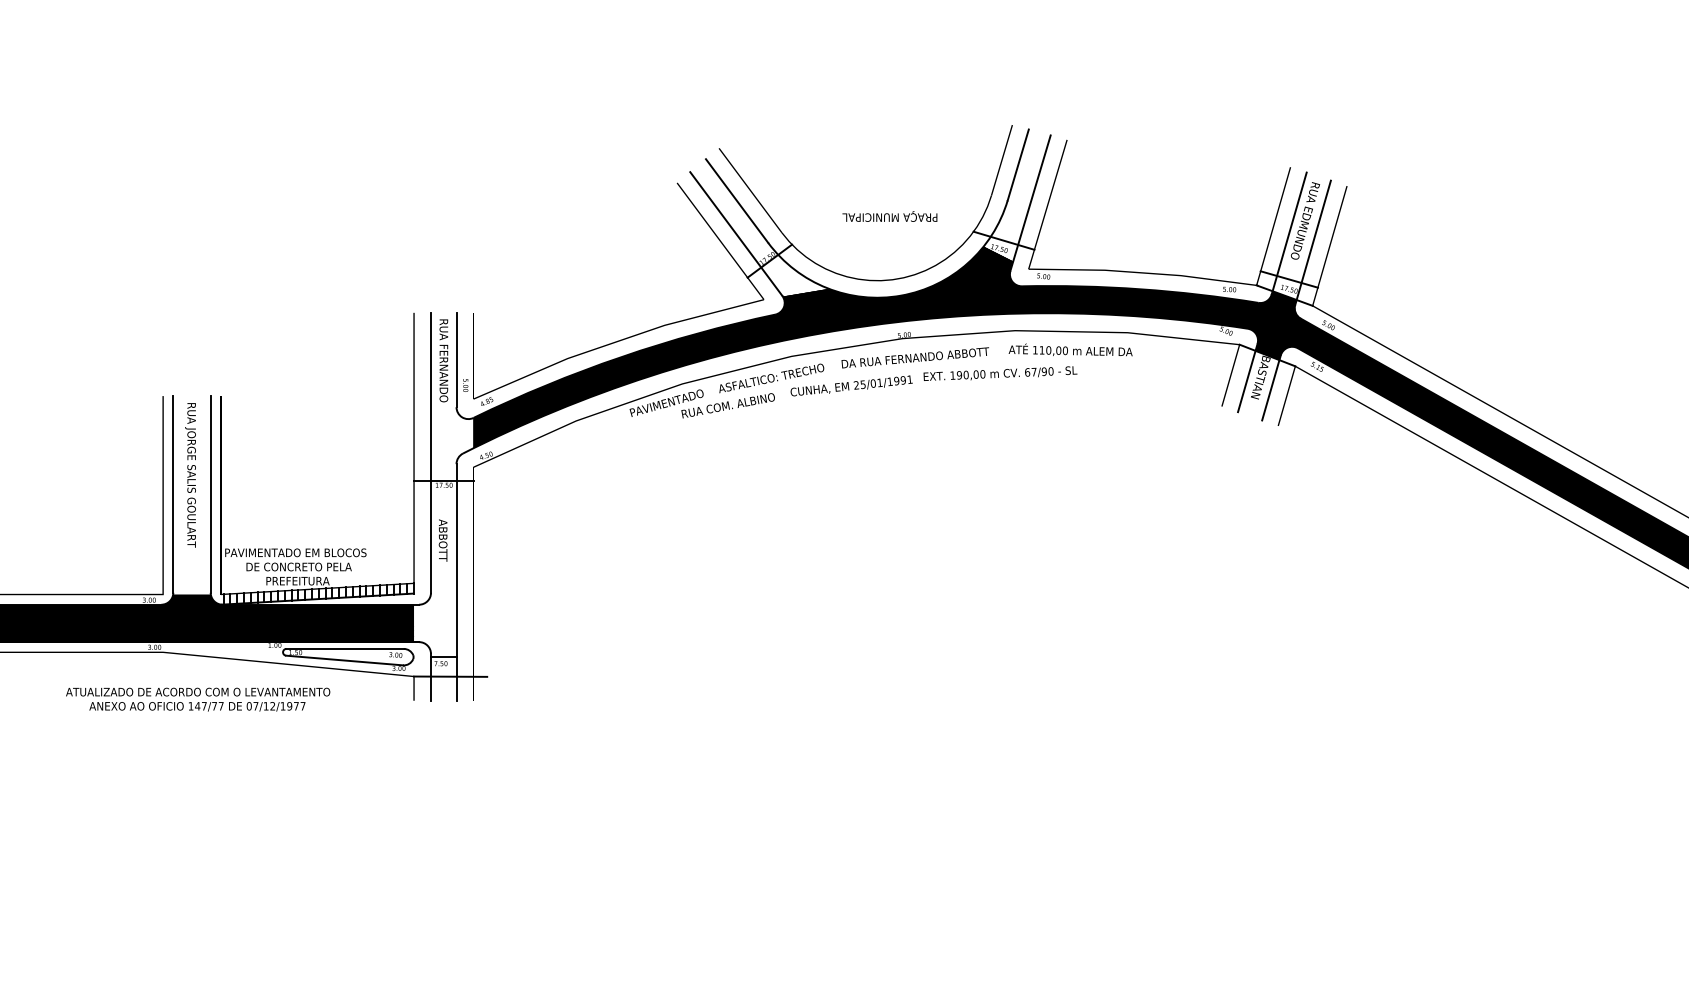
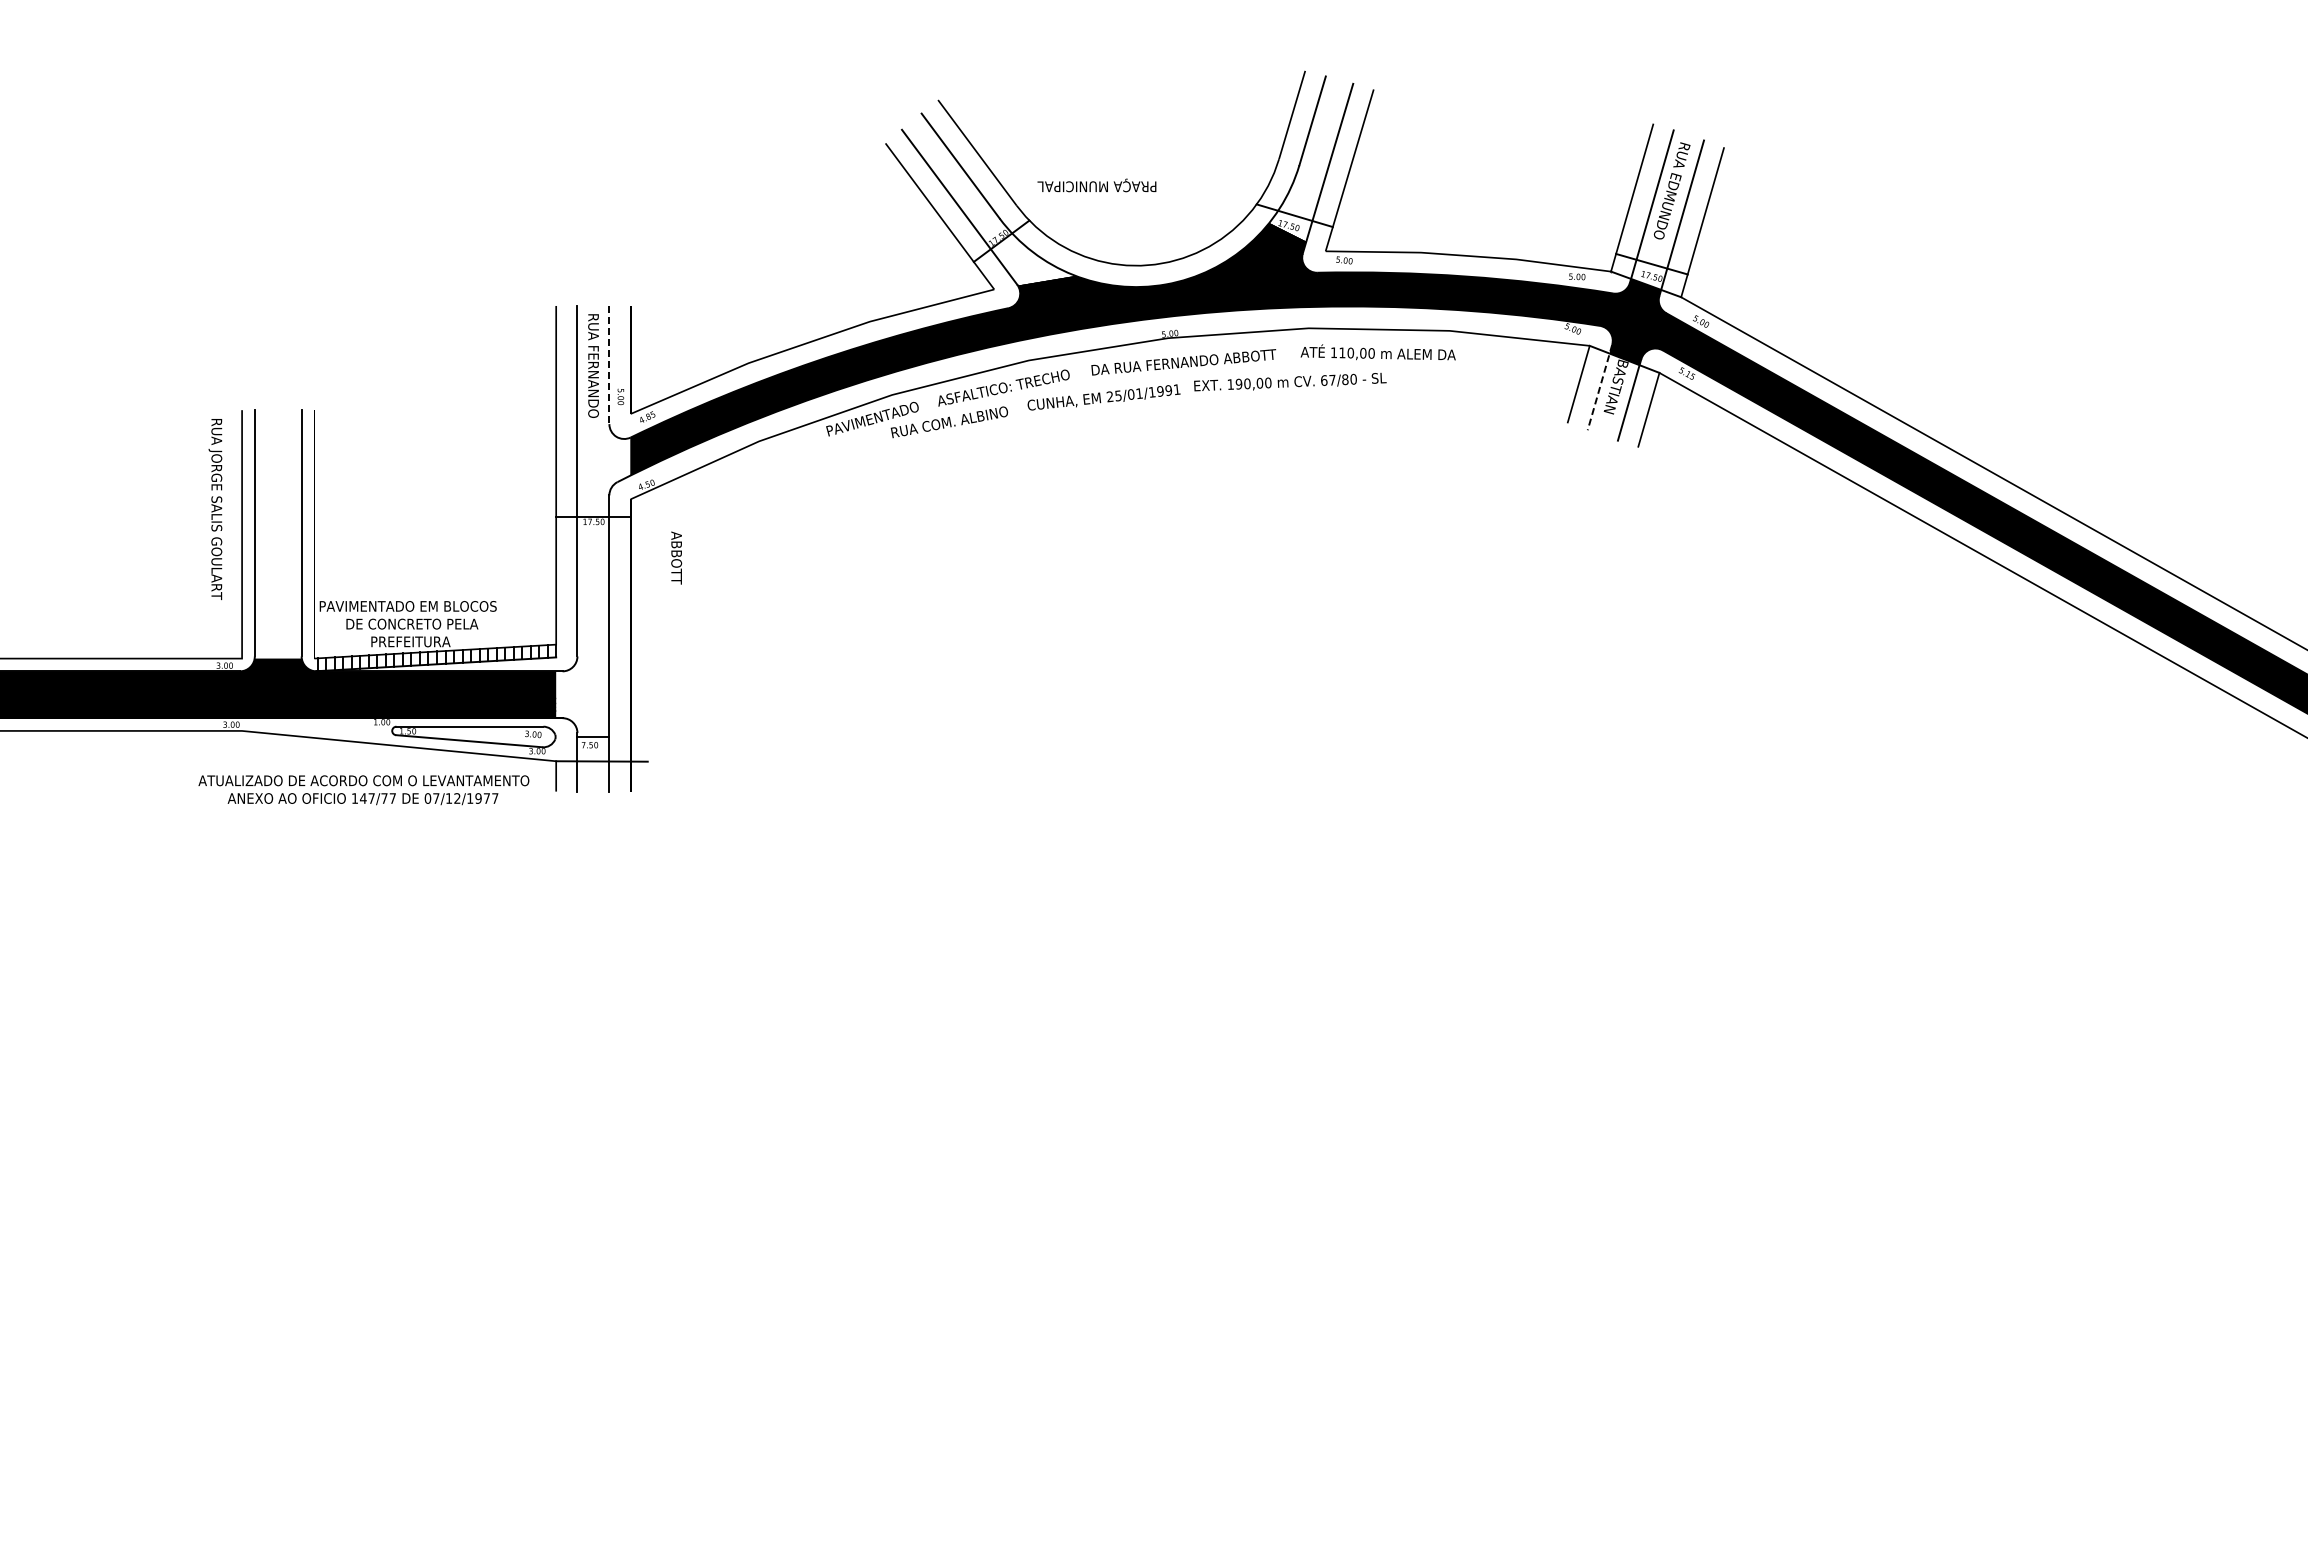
text: (889, 216) -> (1096, 185), moved
line: (456, 360) -> (609, 365), solid -> dashed
text: (1044, 371) -> (1345, 379), 67/90 -> 67/80
line: (1247, 377) -> (1599, 387), solid -> dashed
text: (190, 475) -> (215, 509), moved
text: (443, 540) -> (676, 557), moved
text: (197, 699) -> (363, 790), moved

